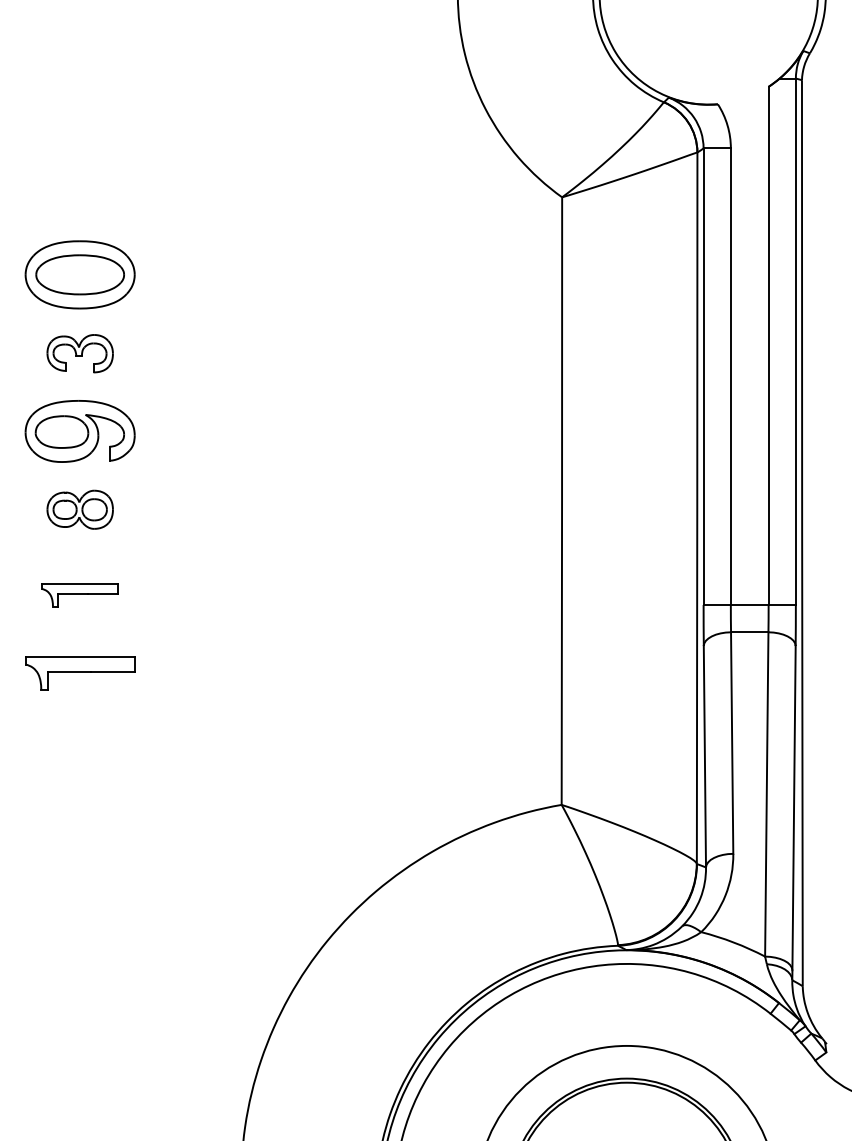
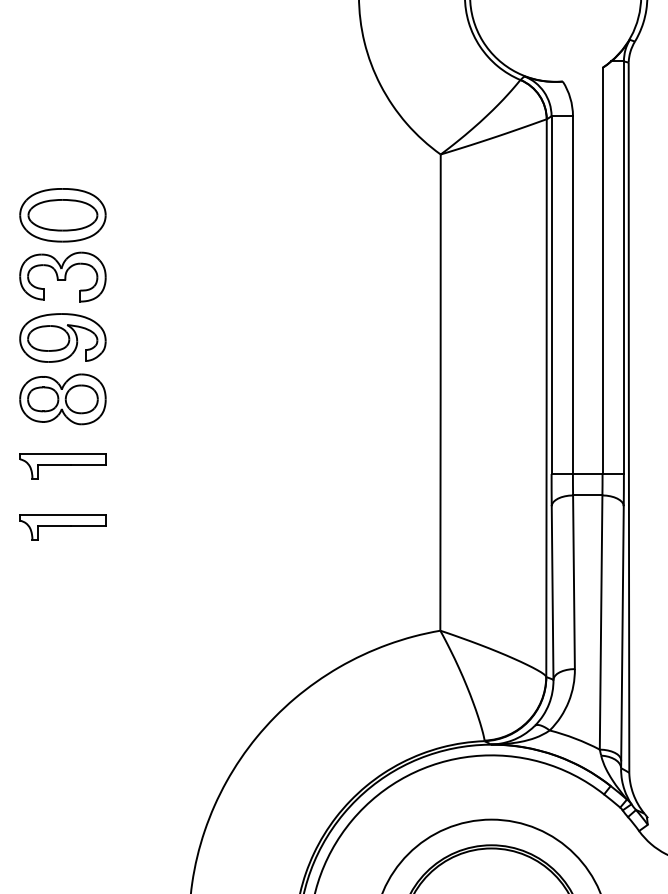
part: (79, 352) -> (62, 276), size x1.67
part: (79, 509) -> (62, 399), size x1.67
part: (79, 595) -> (62, 466), size x1.43

